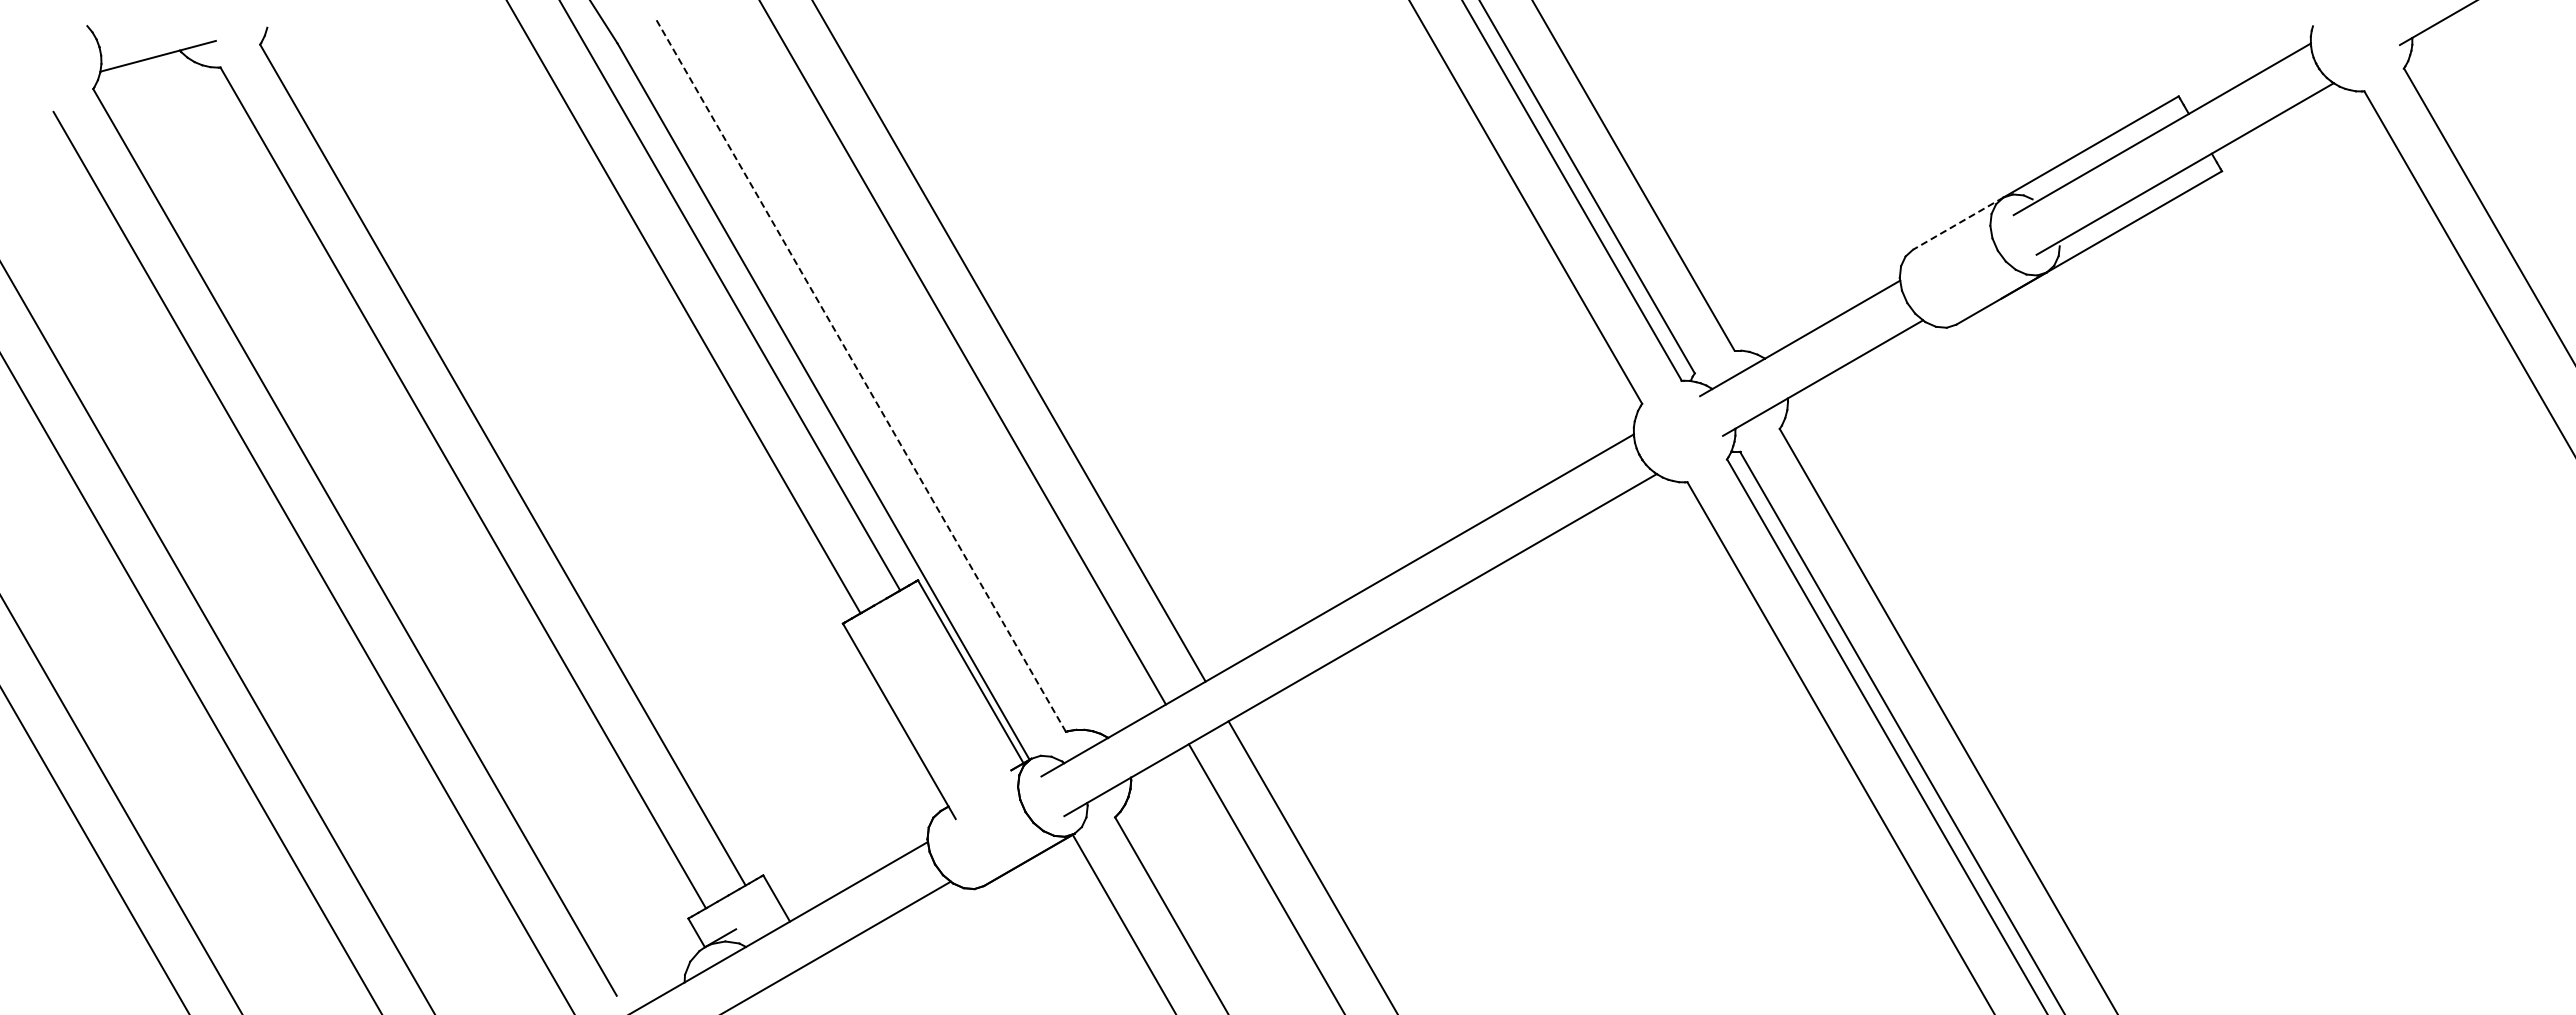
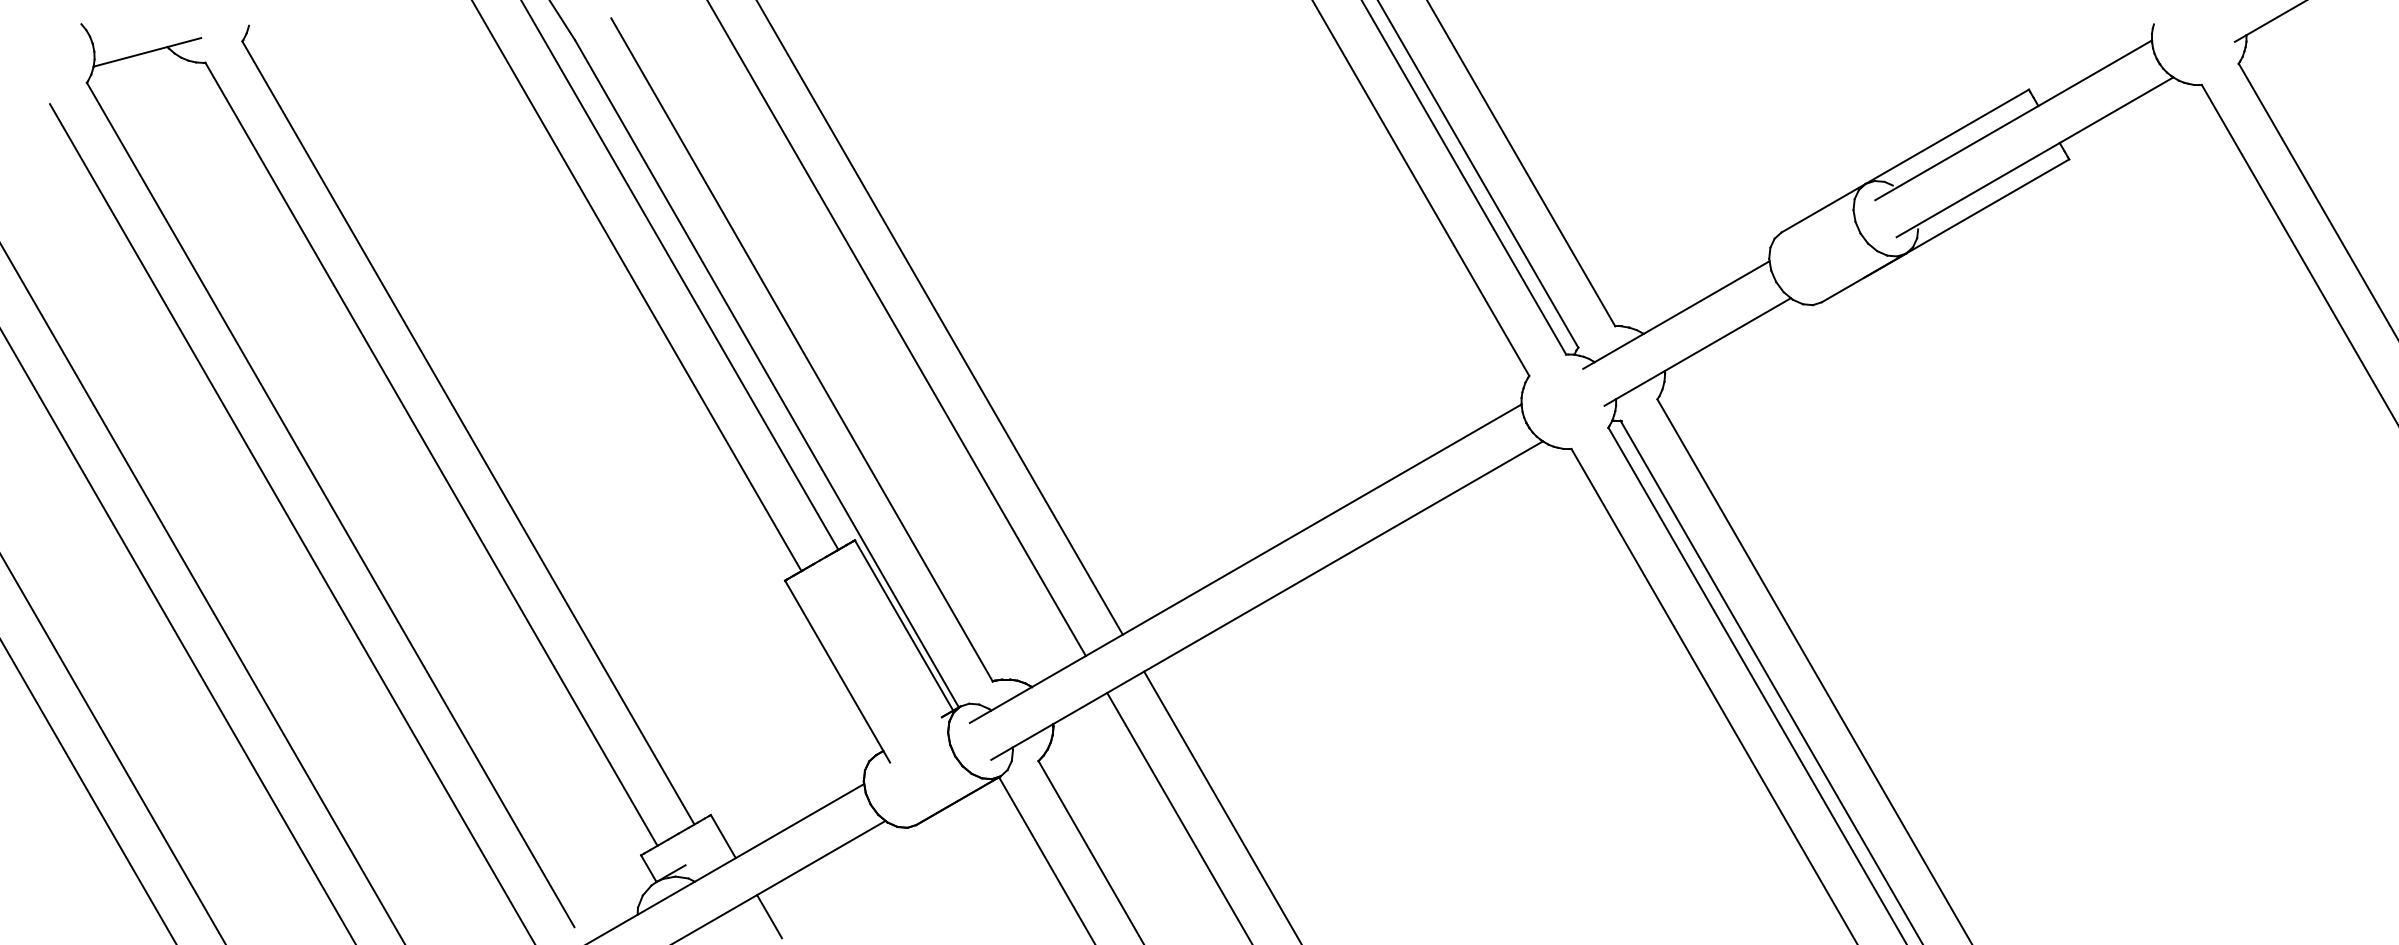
line: (1957, 223) -> (1822, 208), dashed -> solid
line: (861, 375) -> (802, 349), dashed -> solid
line: (825, 984) -> (768, 916), added

